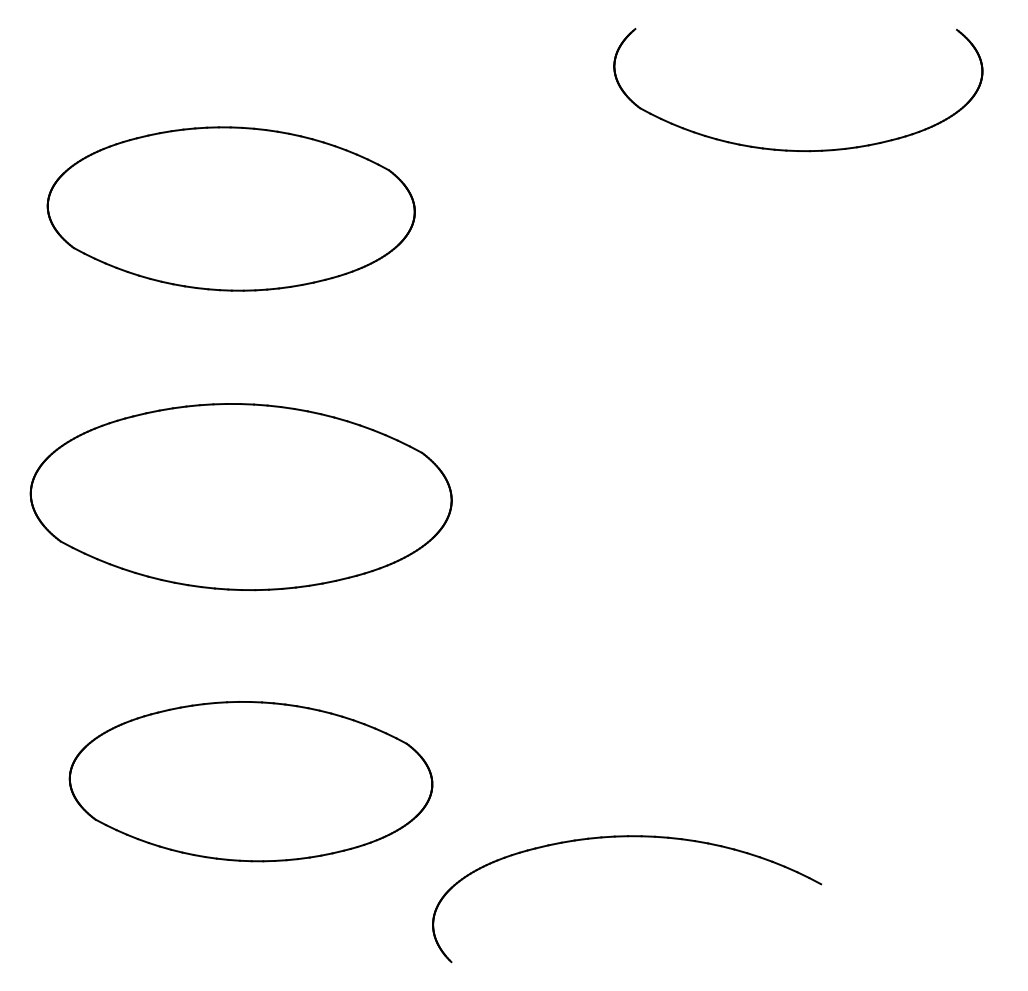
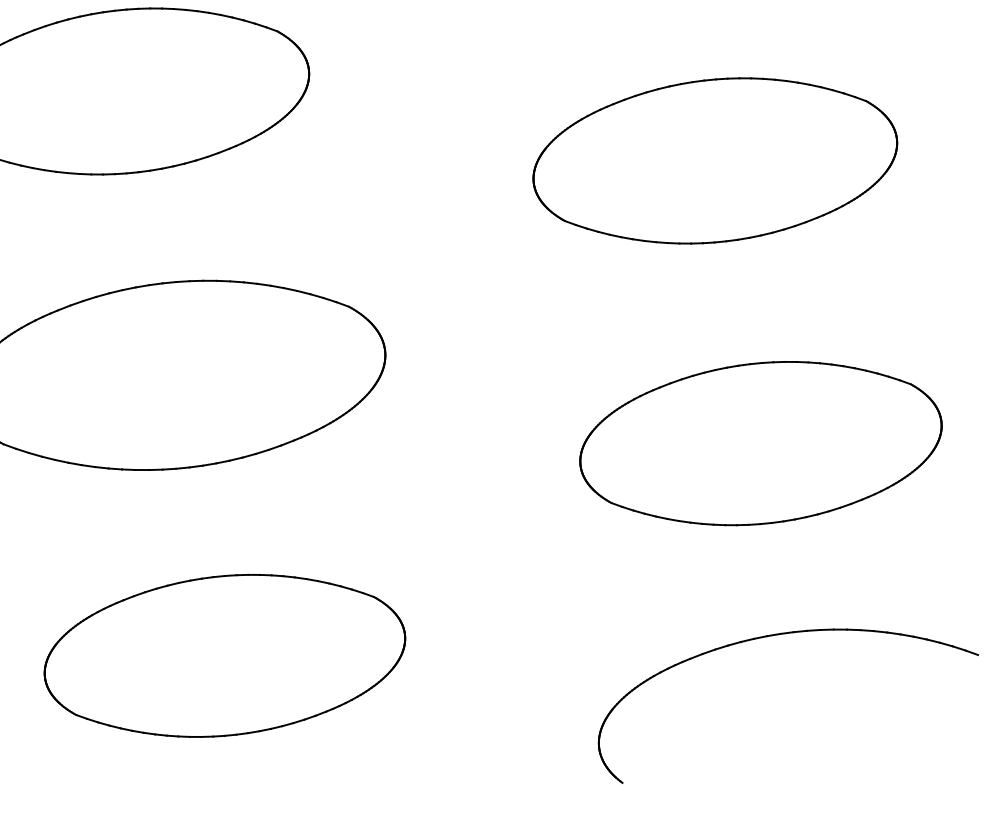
part: (804, 358) -> (714, 160), added
part: (810, 644) -> (760, 443), added
part: (627, 837) -> (779, 635), moved

